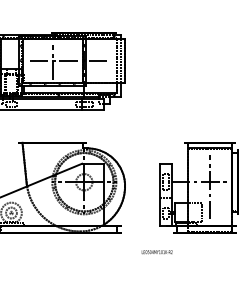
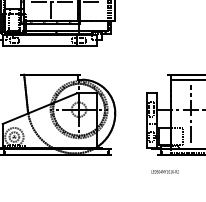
text: (156, 252) -> (164, 172), moved

